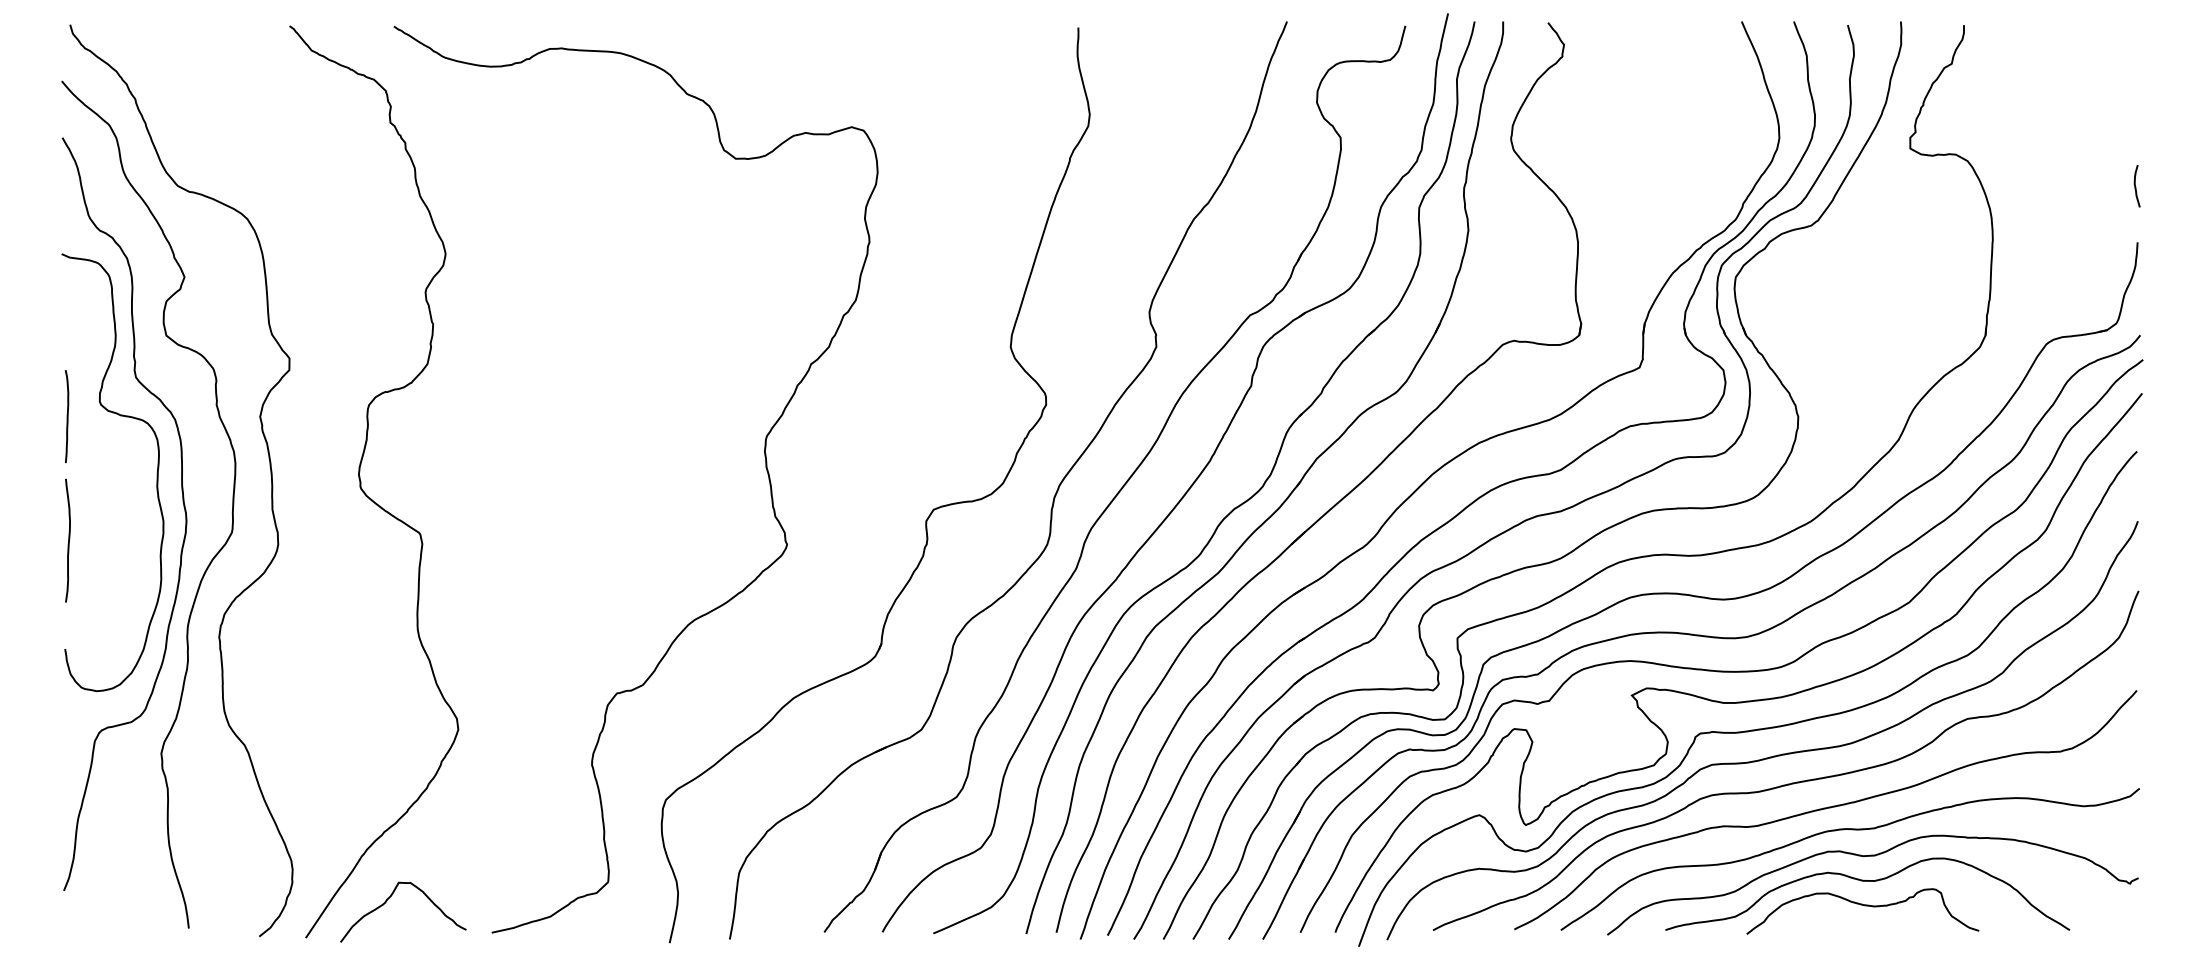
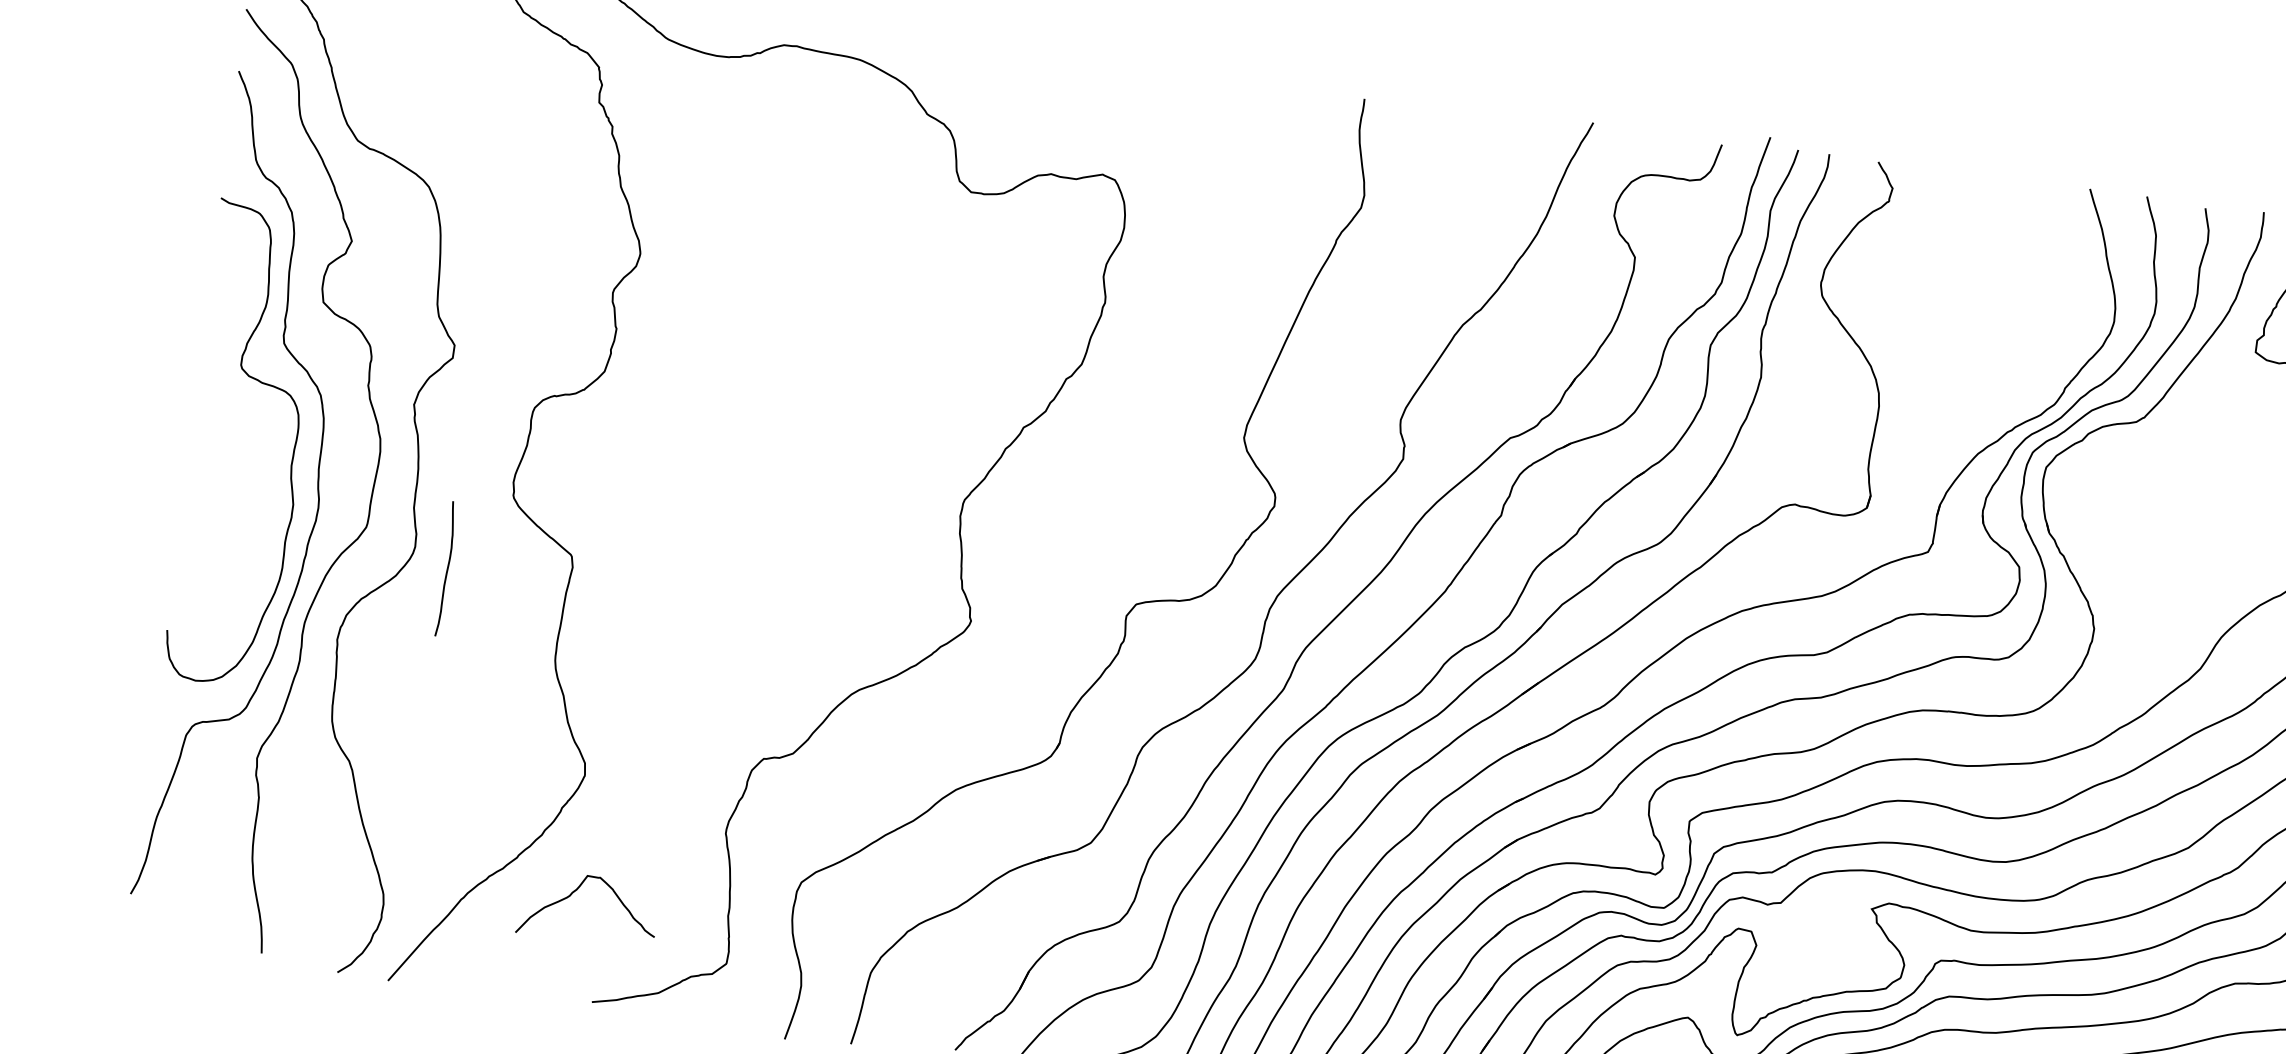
curve: (66, 416) -> (202, 376), removed
curve: (68, 540) -> (447, 568), moved
curve: (387, 901) -> (572, 894), moved

